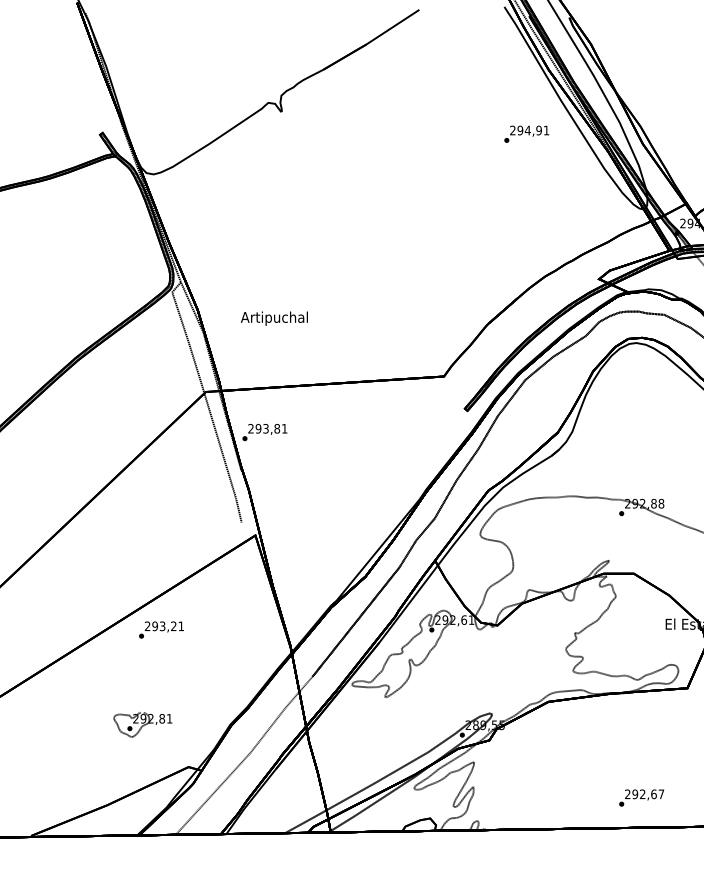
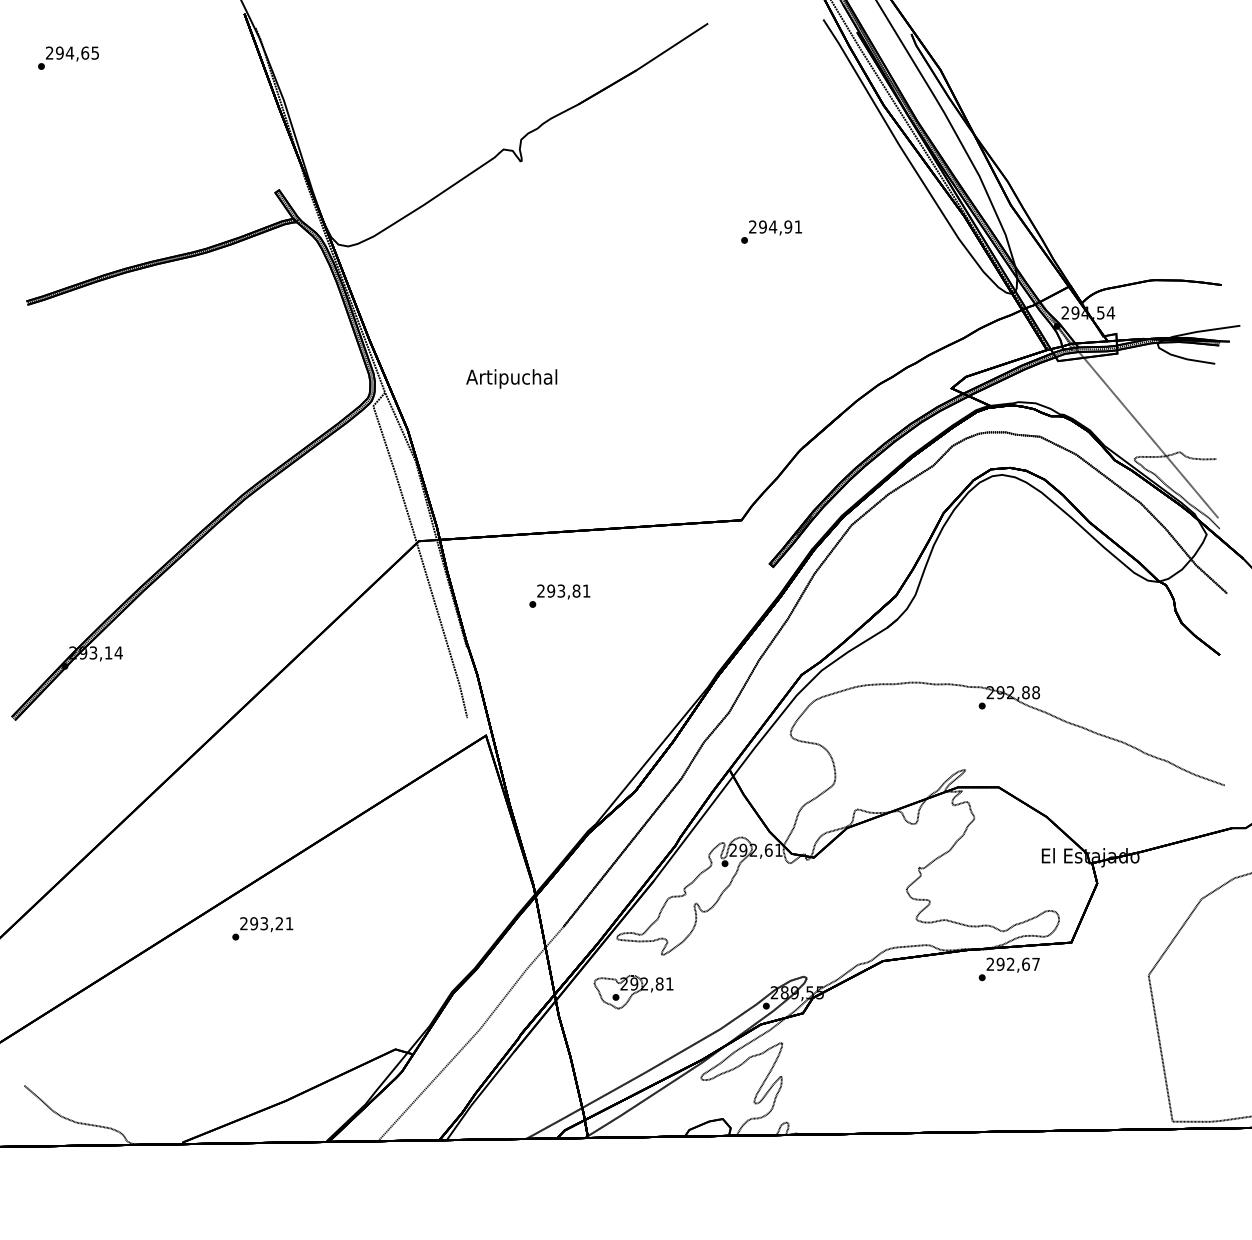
text: (526, 133) -> (771, 231), moved
text: (274, 318) -> (511, 378), moved
text: (264, 432) -> (559, 595), moved
text: (161, 629) -> (262, 928), moved
part: (142, 725) -> (633, 992), moved
text: (641, 798) -> (1008, 969), moved

